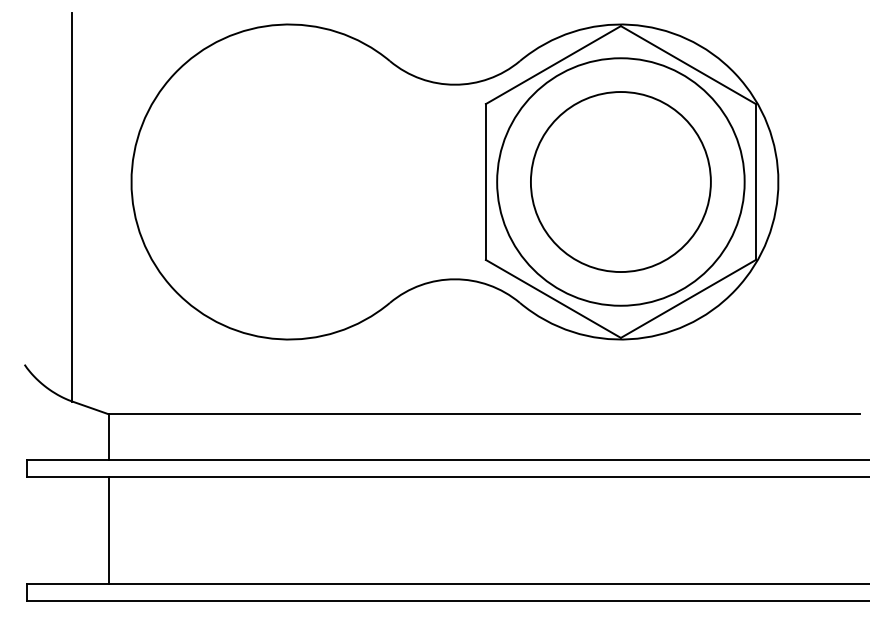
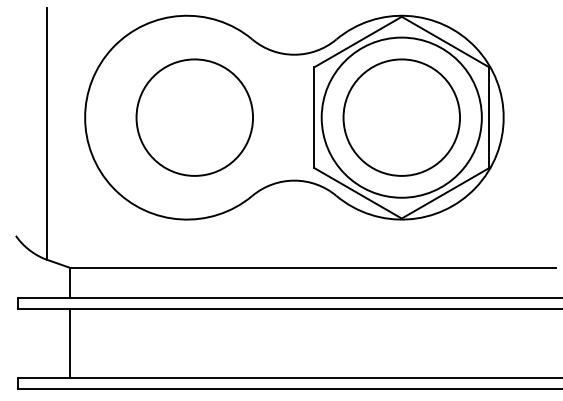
circle: (300, 181) -> (194, 117), added

